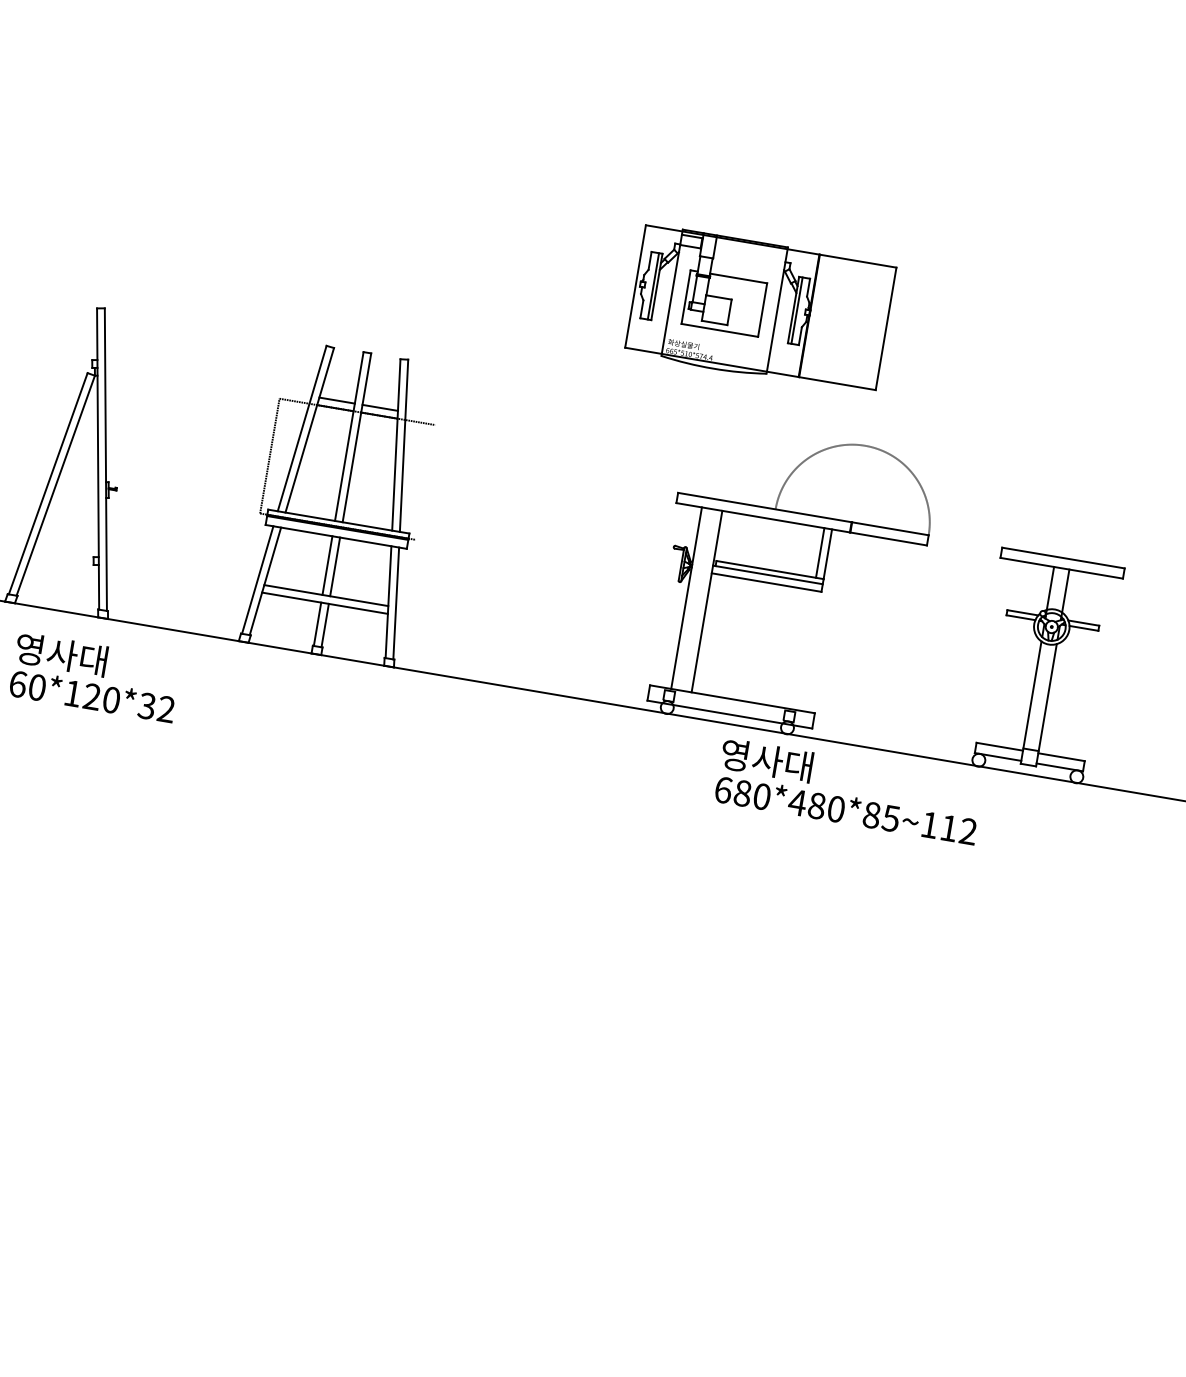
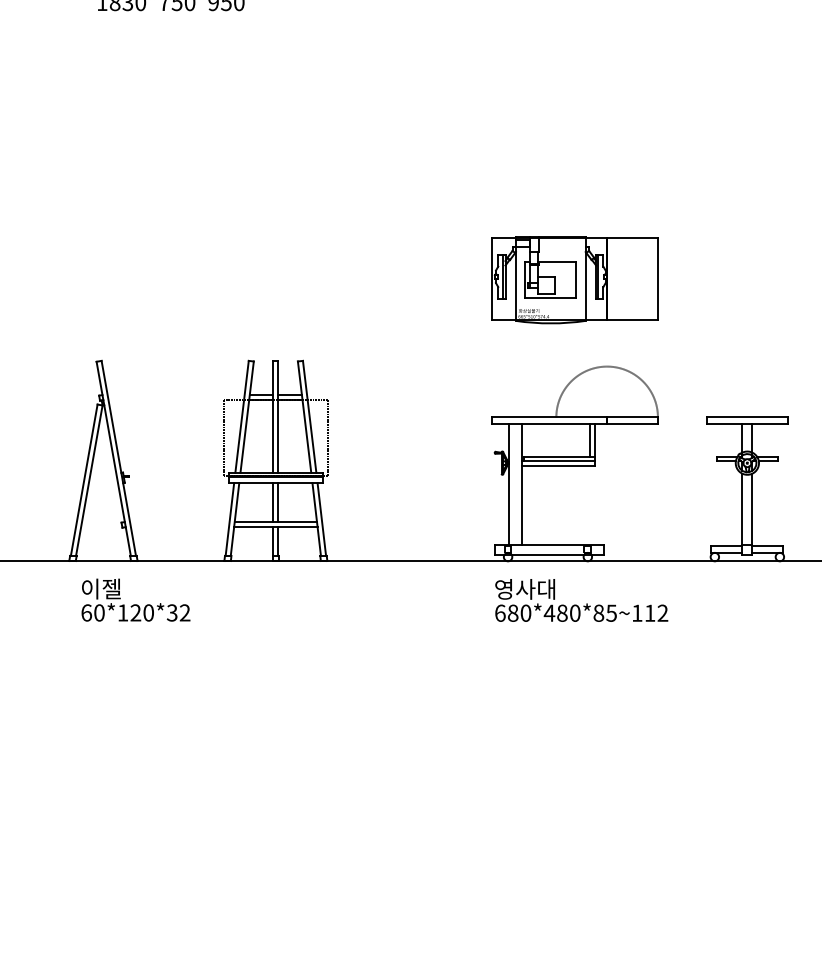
part: (759, 310) -> (574, 280), moved
line: (425, 482) -> (327, 438), added
text: (61, 653) -> (111, 588), 영사대 -> 이젤
text: (849, 791) -> (581, 600), moved

